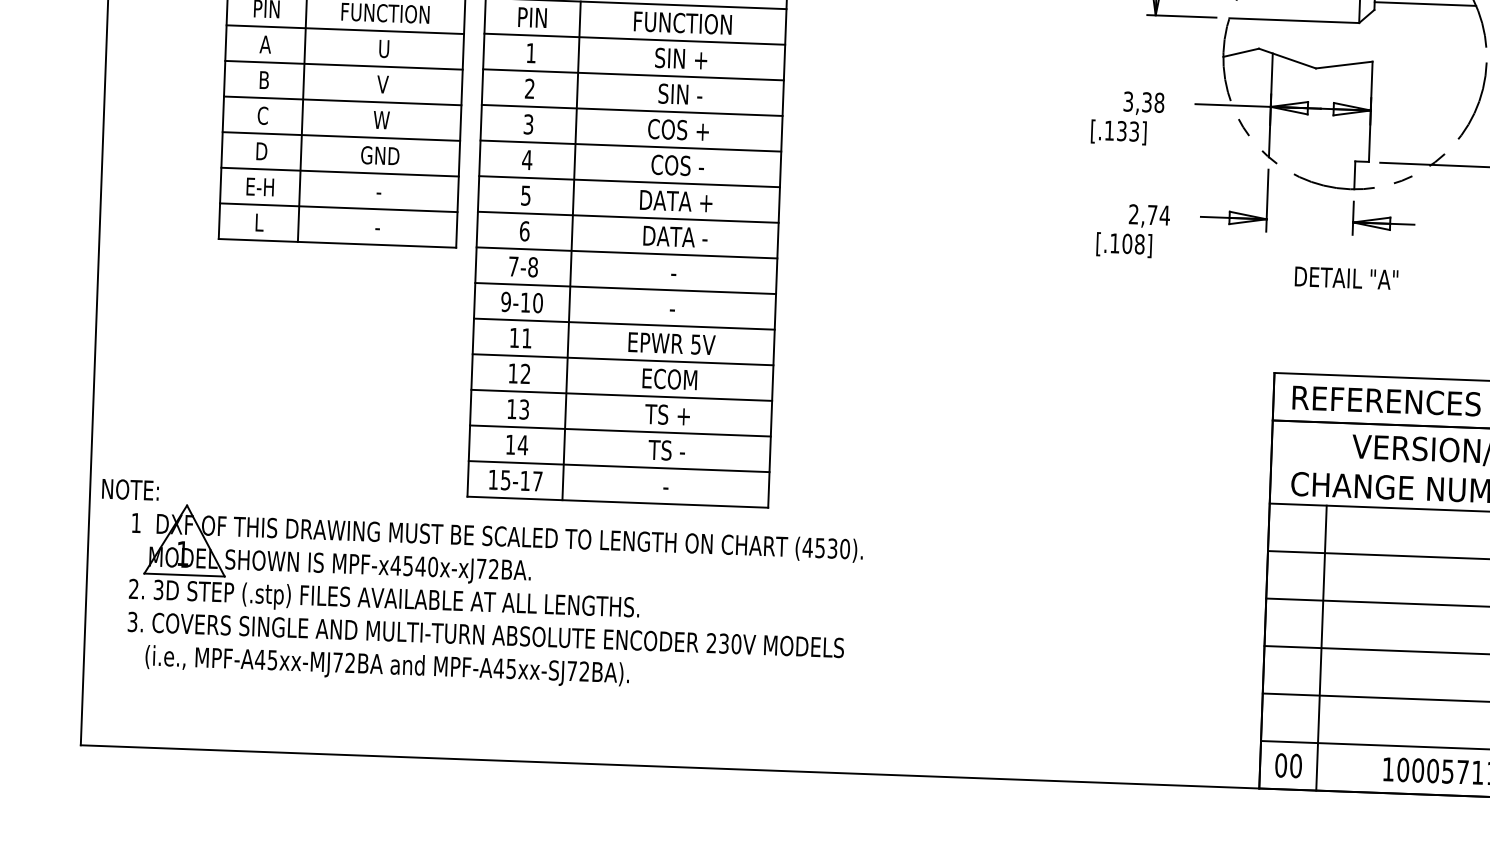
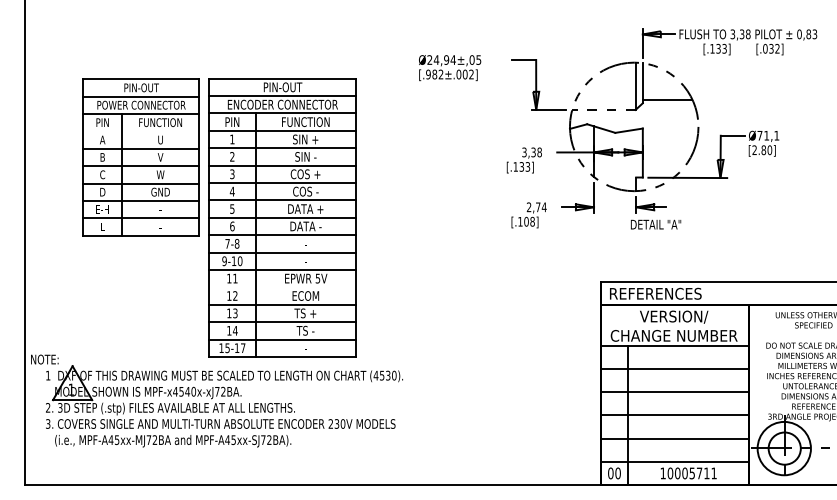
line: (1293, 19) -> (603, 109), solid -> dashed
line: (345, 30) -> (141, 131), removed
text: (1347, 277) -> (656, 224), moved
line: (622, 360) -> (282, 287), removed

